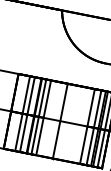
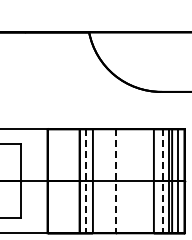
line: (22, 113) -> (63, 181), removed
line: (27, 114) -> (70, 181), removed
line: (38, 117) -> (86, 181), solid -> dashed
line: (60, 121) -> (116, 181), solid -> dashed
line: (94, 128) -> (163, 181), solid -> dashed

